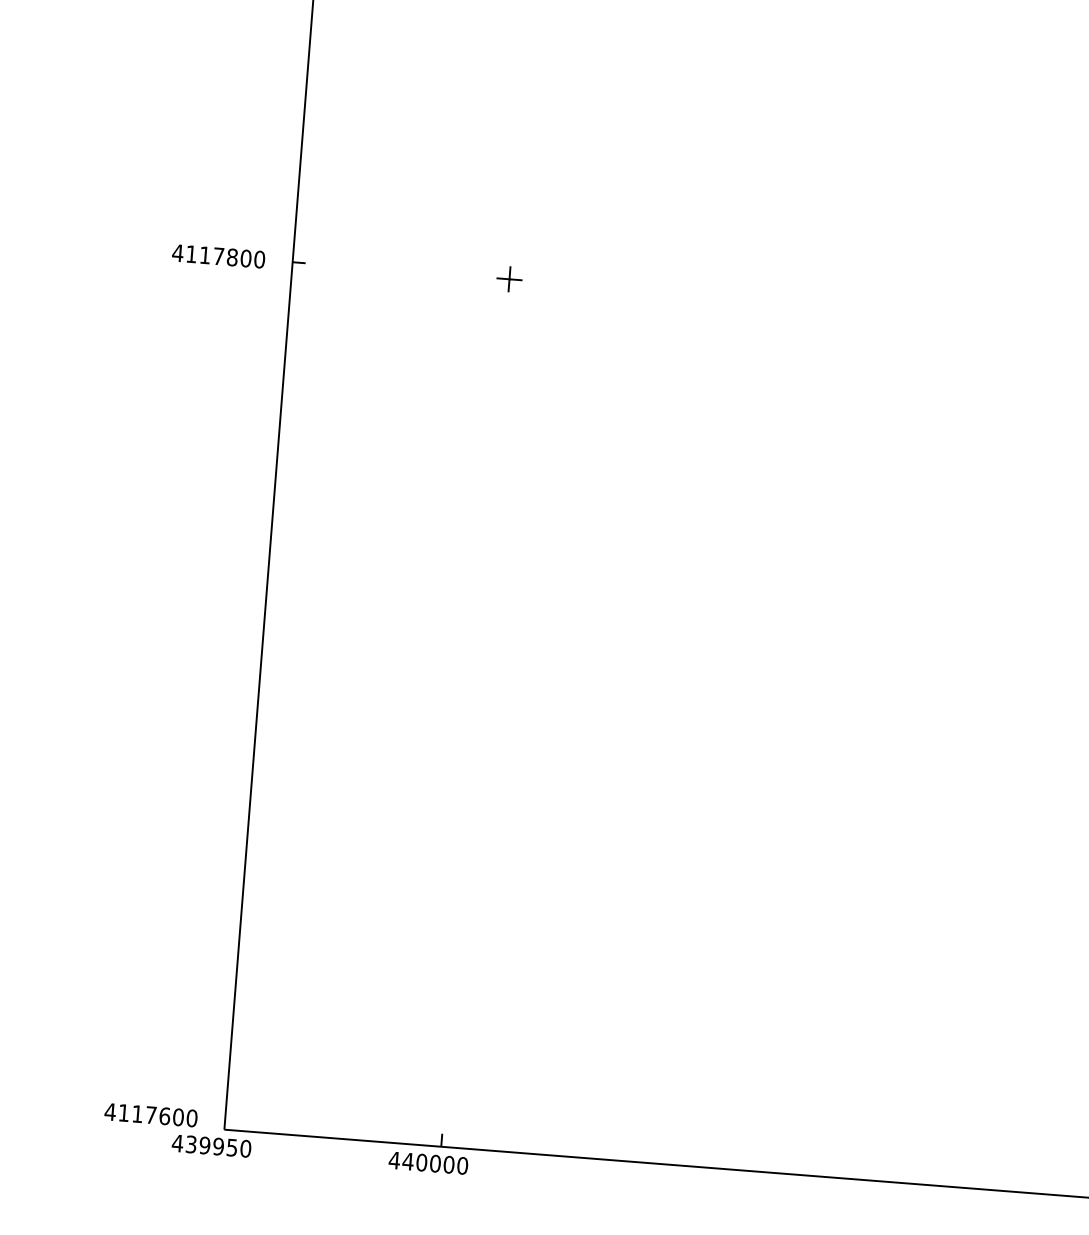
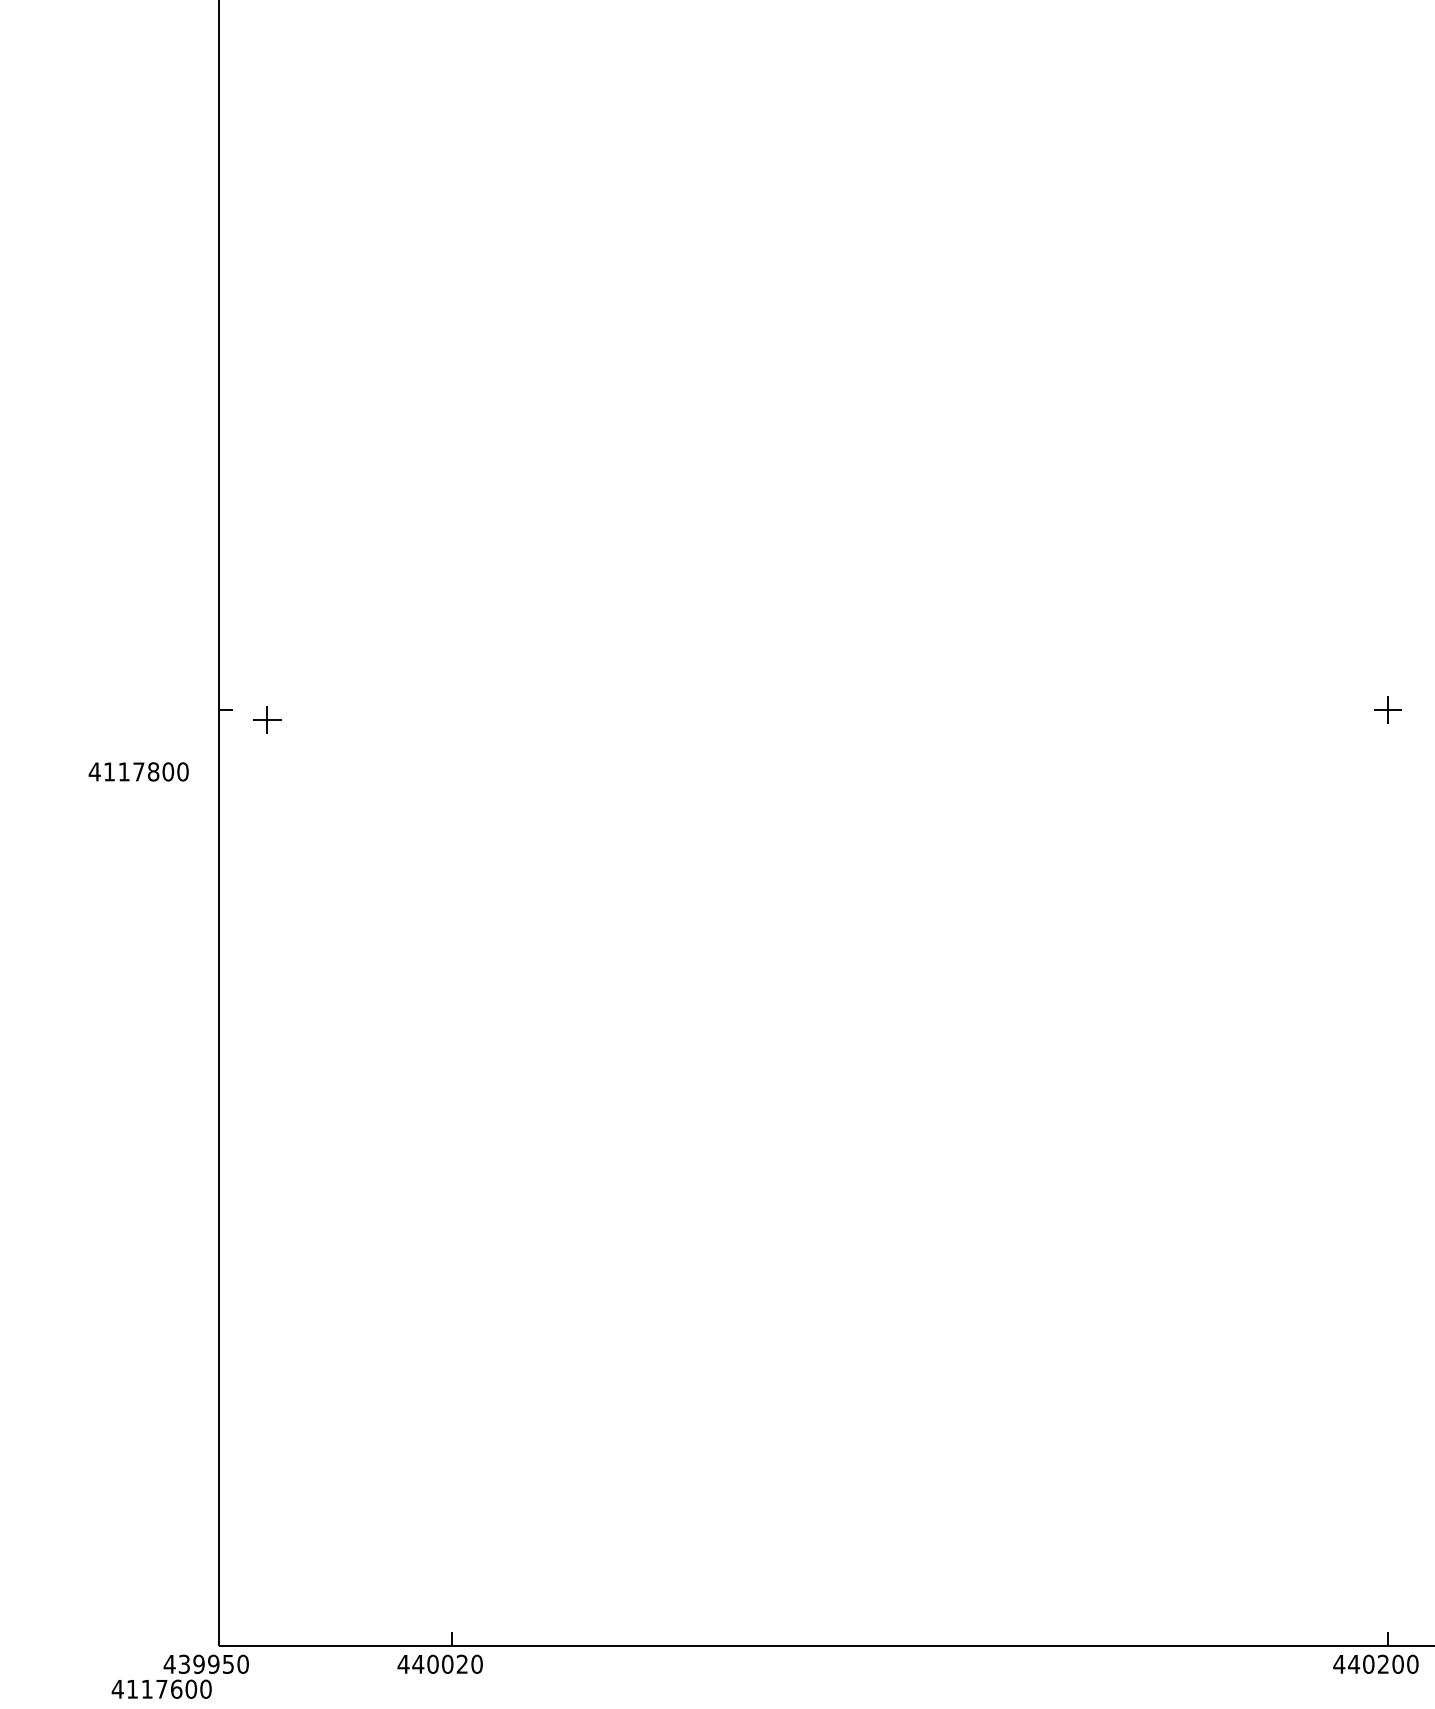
text: (218, 256) -> (138, 771), moved
part: (509, 278) -> (267, 719), moved
text: (150, 1114) -> (161, 1688), moved
text: (449, 1164) -> (462, 1663), 440000 -> 440020

